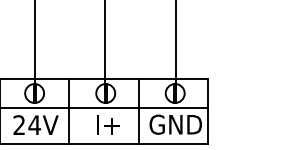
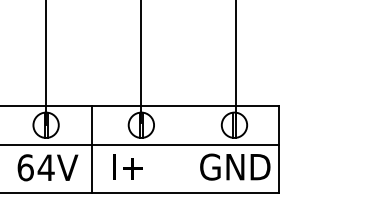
line: (138, 110) -> (185, 148), removed
text: (108, 124) -> (127, 166), moved
text: (19, 125) -> (25, 167), 24V -> 64V

